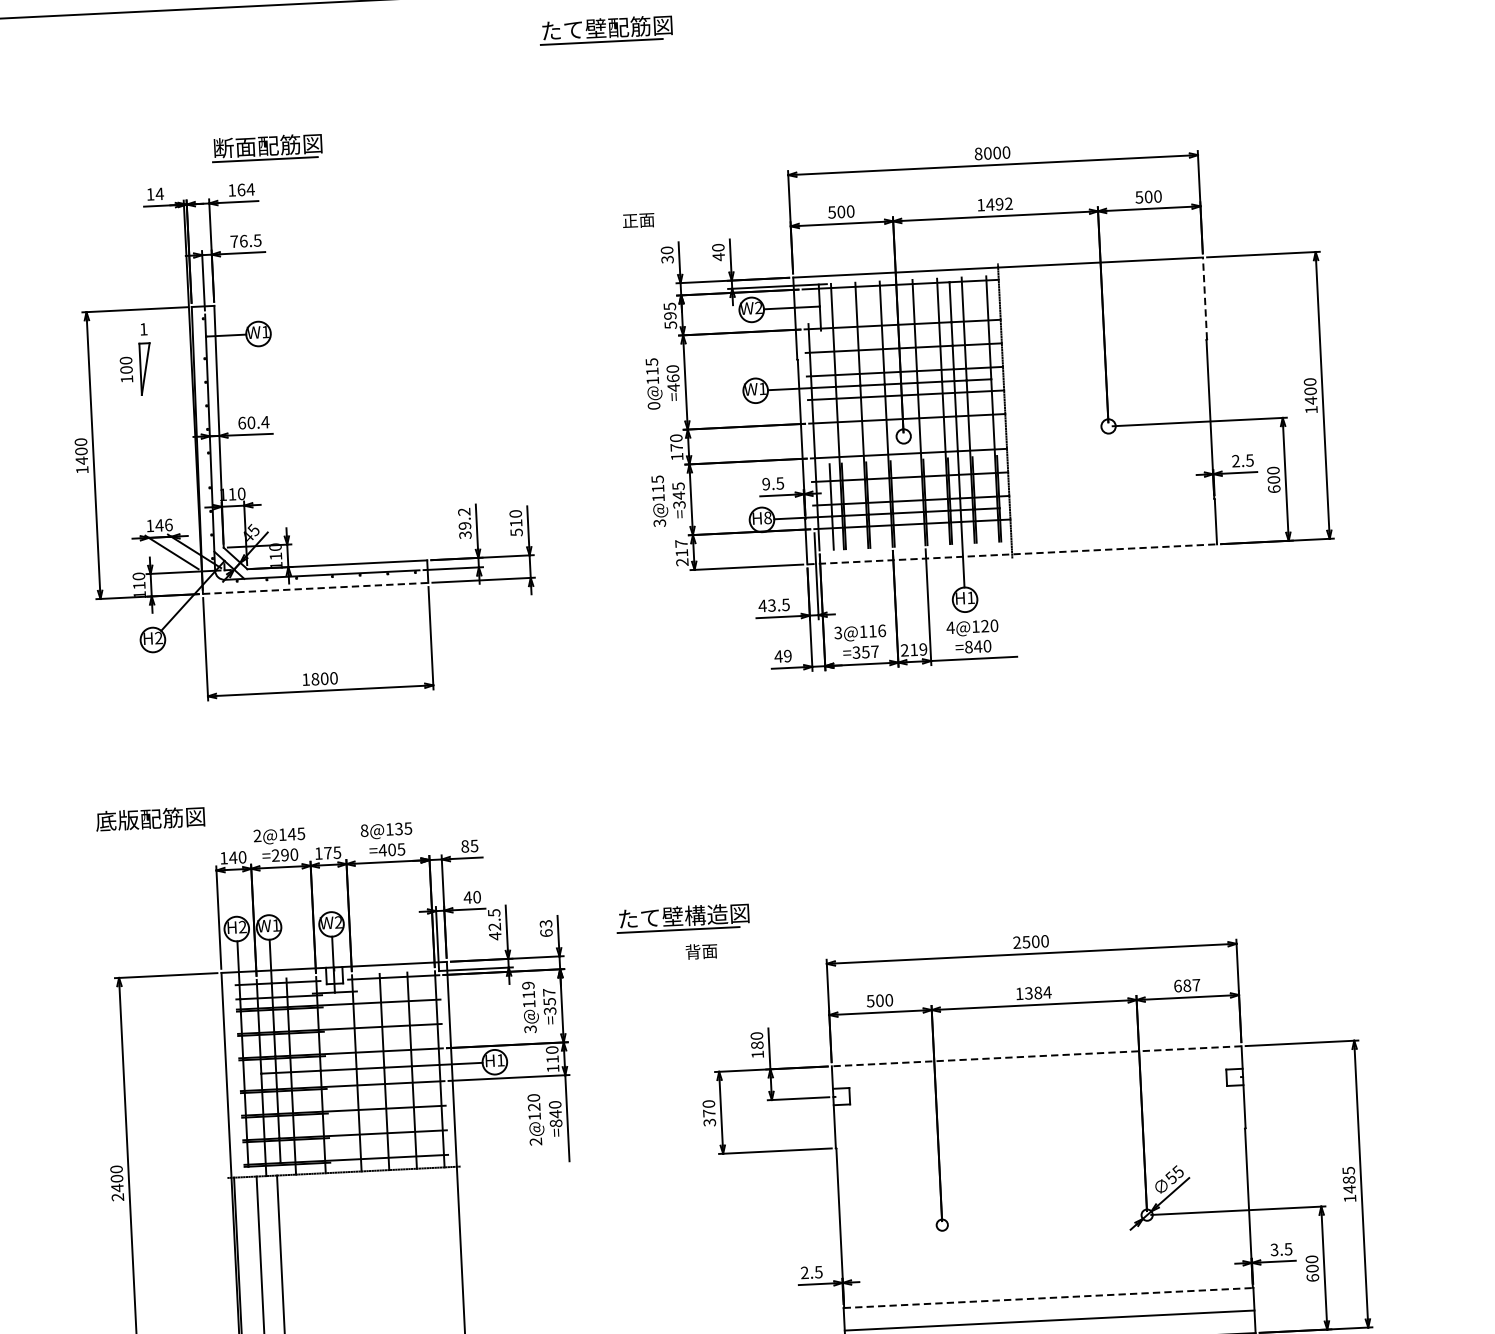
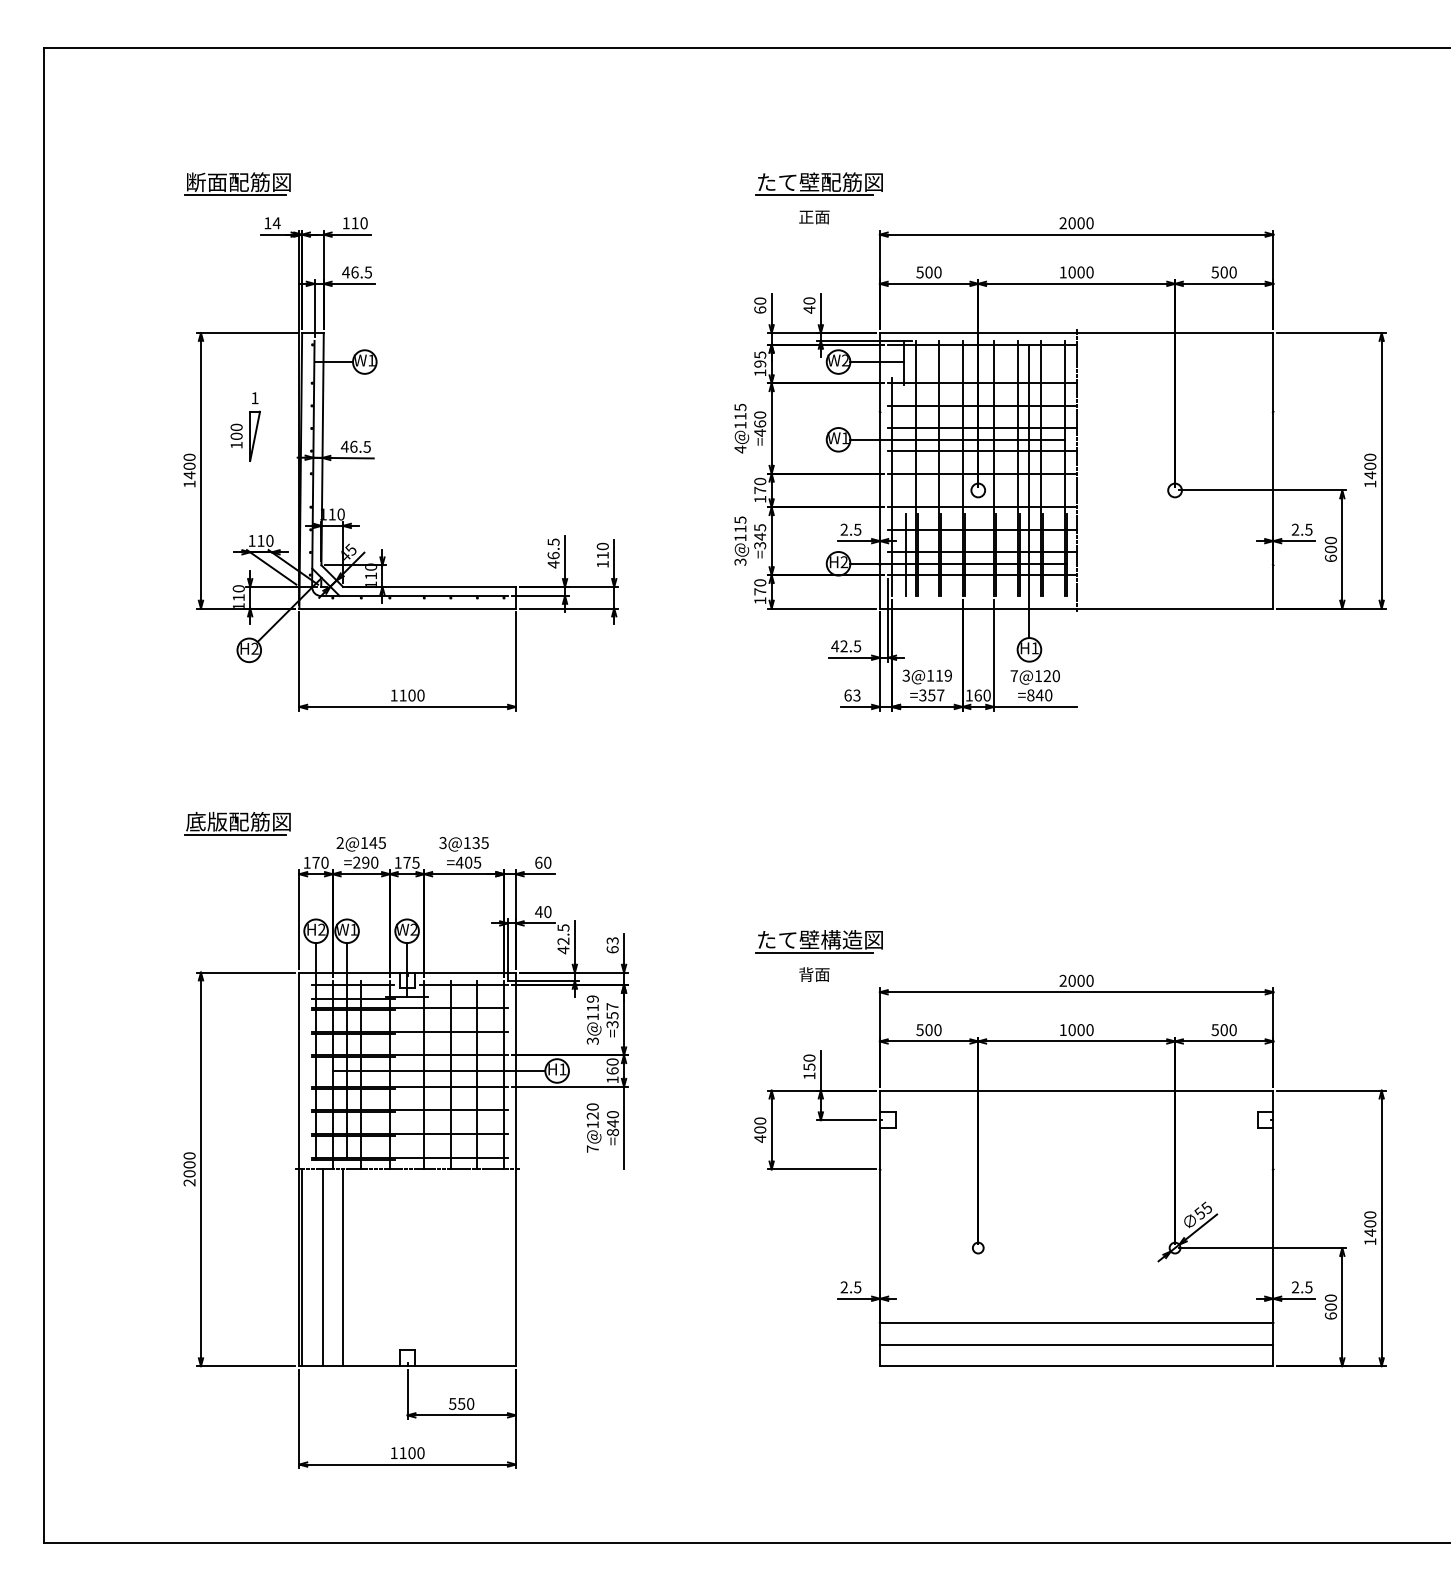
part: (605, 29) -> (818, 183), moved
part: (266, 147) -> (237, 183), moved
text: (977, 154) -> (1062, 223), 8000 -> 2000
text: (245, 190) -> (359, 223), 164 -> 110
text: (999, 204) -> (1080, 272), 1492 -> 1000
text: (638, 220) -> (814, 217), moved
text: (233, 241) -> (345, 272), 76.5 -> 46.5
text: (667, 259) -> (760, 309), 30 -> 60
line: (1205, 297) -> (1273, 371), dashed -> solid
text: (670, 324) -> (760, 372), 595 -> 195
part: (135, 359) -> (245, 426), moved
text: (654, 405) -> (740, 449), 0@115 -> 4@115
text: (253, 422) -> (355, 446), 60.4 -> 46.5
text: (765, 483) -> (843, 529), 9.5 -> 2.5
text: (768, 518) -> (844, 562), H8 -> H2
text: (464, 523) -> (553, 553), 39.2 -> 46.5
text: (164, 524) -> (265, 540), 146 -> 110
text: (516, 532) -> (602, 564), 510 -> 110
text: (682, 552) -> (760, 591), 217 -> 170
line: (1011, 554) -> (1076, 608), dashed -> solid
line: (316, 588) -> (408, 608), dashed -> solid
text: (771, 605) -> (843, 646), 43.5 -> 42.5
text: (950, 627) -> (1014, 675), 4@120 -> 7@120
text: (882, 630) -> (948, 675), 3@116 -> 3@119
text: (913, 649) -> (977, 695), 219 -> 160
text: (783, 656) -> (852, 695), 49 -> 63
text: (314, 679) -> (402, 695), 1800 -> 1100
text: (363, 830) -> (442, 842), 8@135 -> 3@135
line: (147, 832) -> (235, 834), added
text: (470, 845) -> (543, 862), 85 -> 60
text: (232, 857) -> (315, 862), 140 -> 170
part: (682, 917) -> (818, 941), moved
text: (1025, 941) -> (1071, 980), 2500 -> 2000
text: (701, 951) -> (814, 974), moved
text: (1186, 986) -> (1223, 1030), 687 -> 500
text: (1037, 993) -> (1080, 1030), 1384 -> 1000
text: (757, 1044) -> (809, 1066), 180 -> 150
line: (1036, 1056) -> (1076, 1090), dashed -> solid
text: (552, 1058) -> (612, 1070), 110 -> 160
text: (709, 1118) -> (760, 1134), 370 -> 400
text: (535, 1141) -> (592, 1148), 2@120 -> 7@120
text: (1349, 1175) -> (1370, 1219), 1485 -> 1400
text: (117, 1187) -> (189, 1173), 2400 -> 2000
text: (1274, 1250) -> (1295, 1287), 3.5 -> 2.5
line: (1048, 1297) -> (1076, 1322), dashed -> solid

